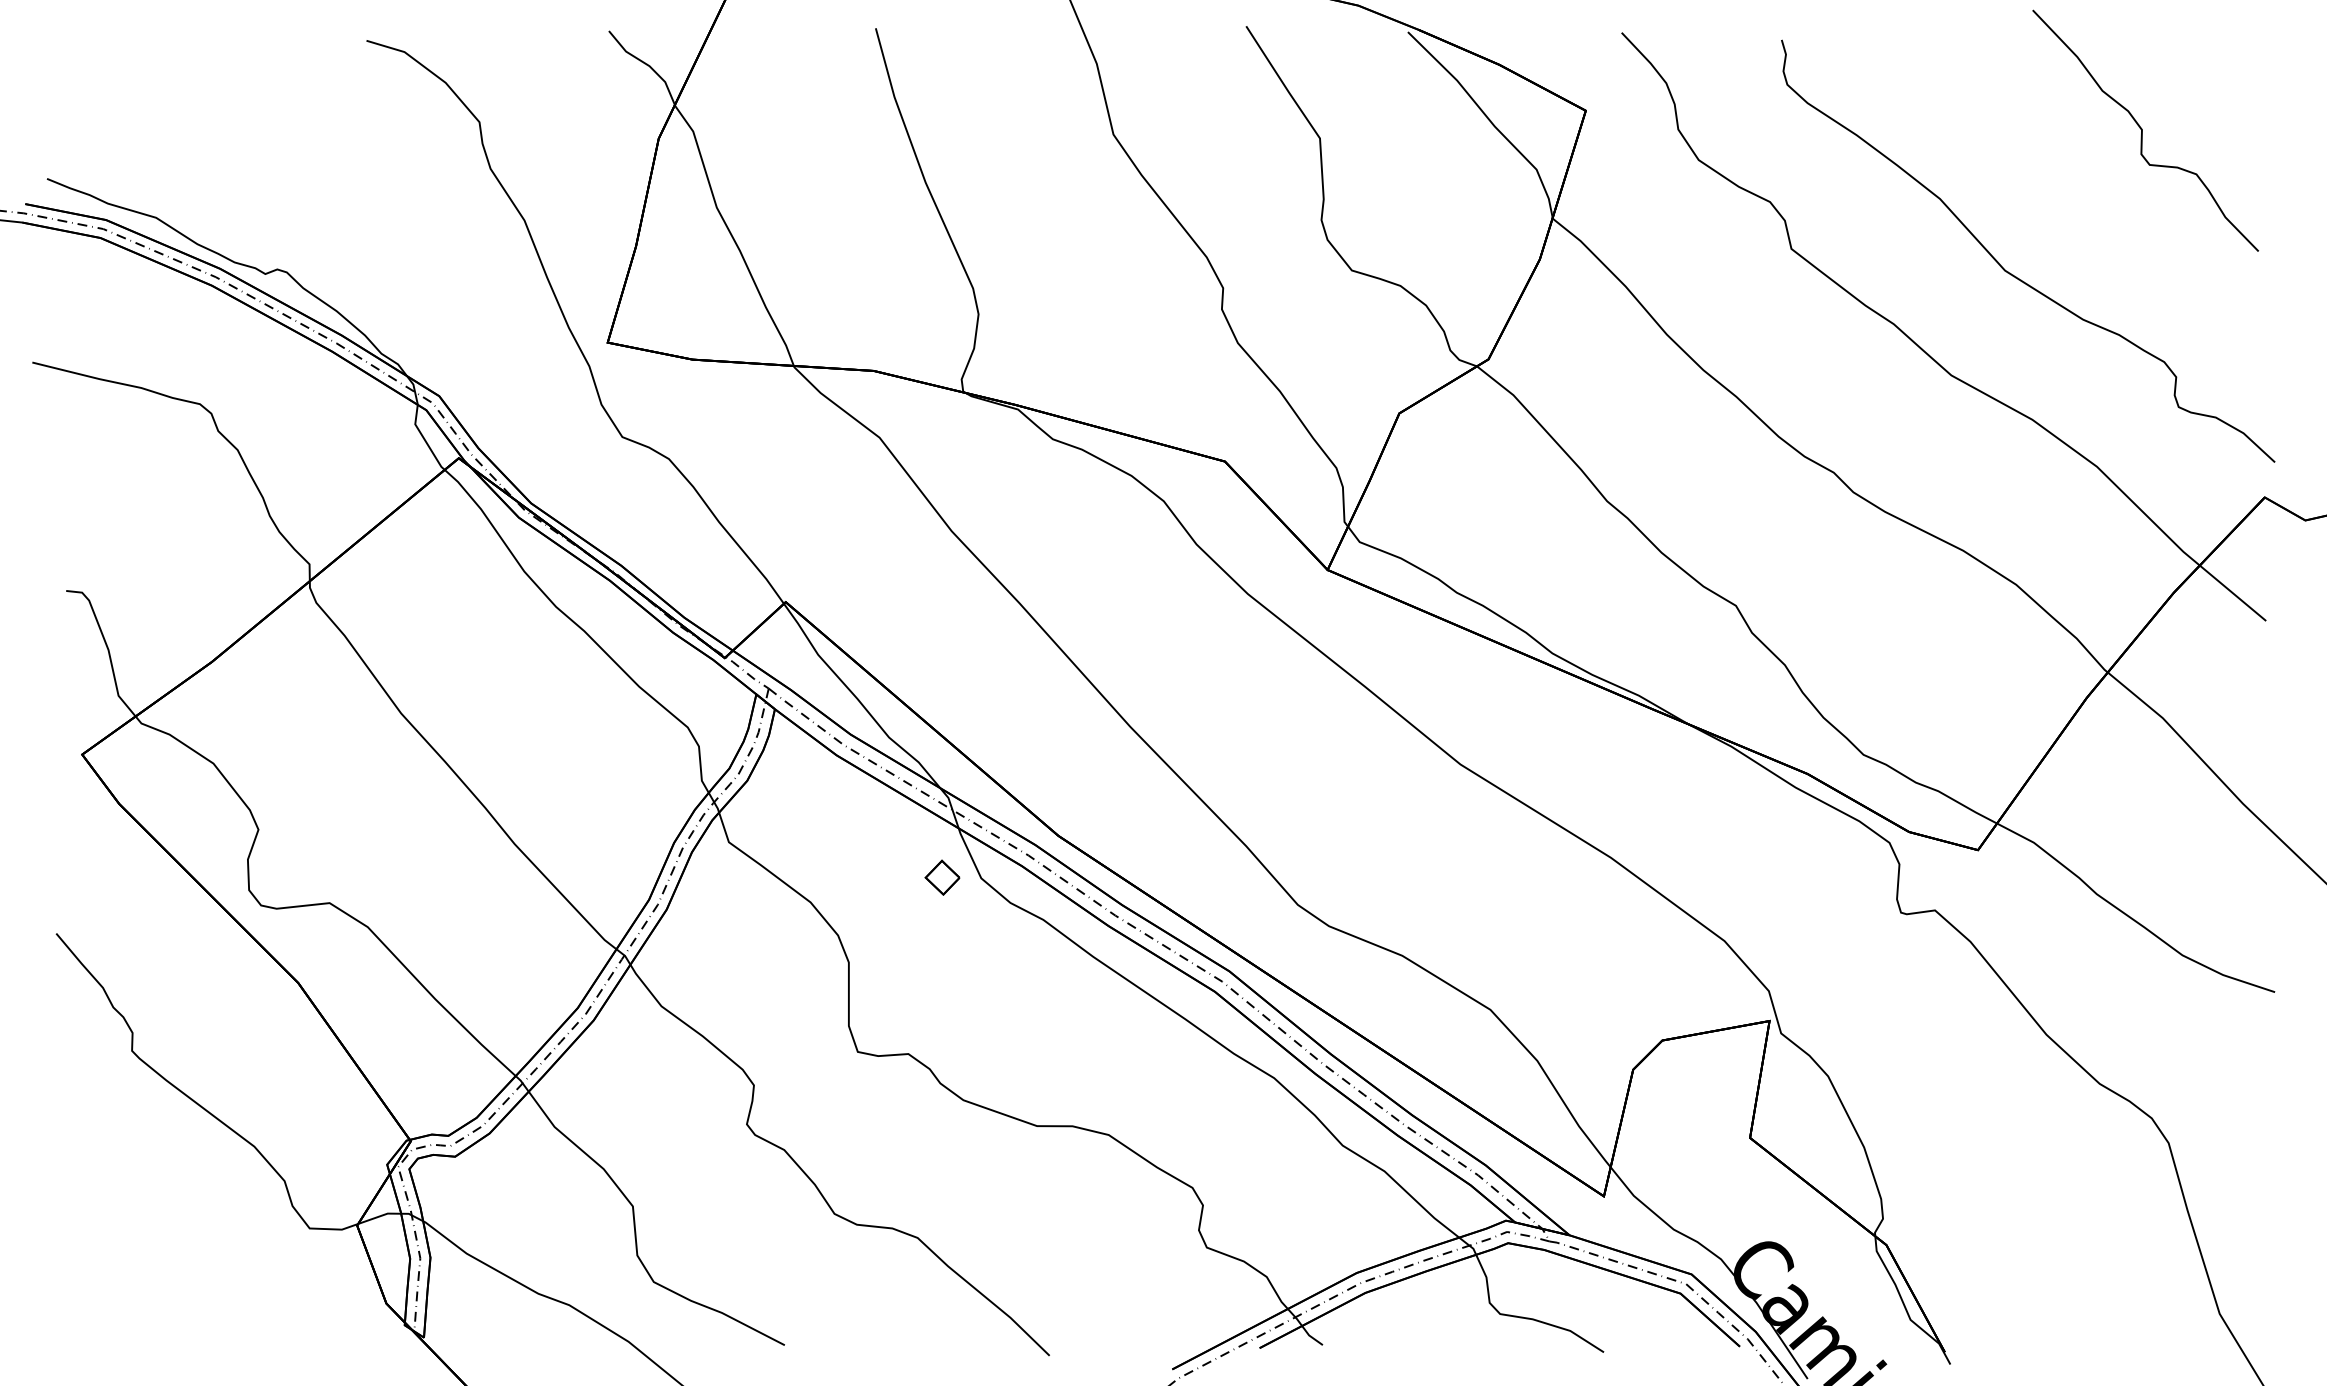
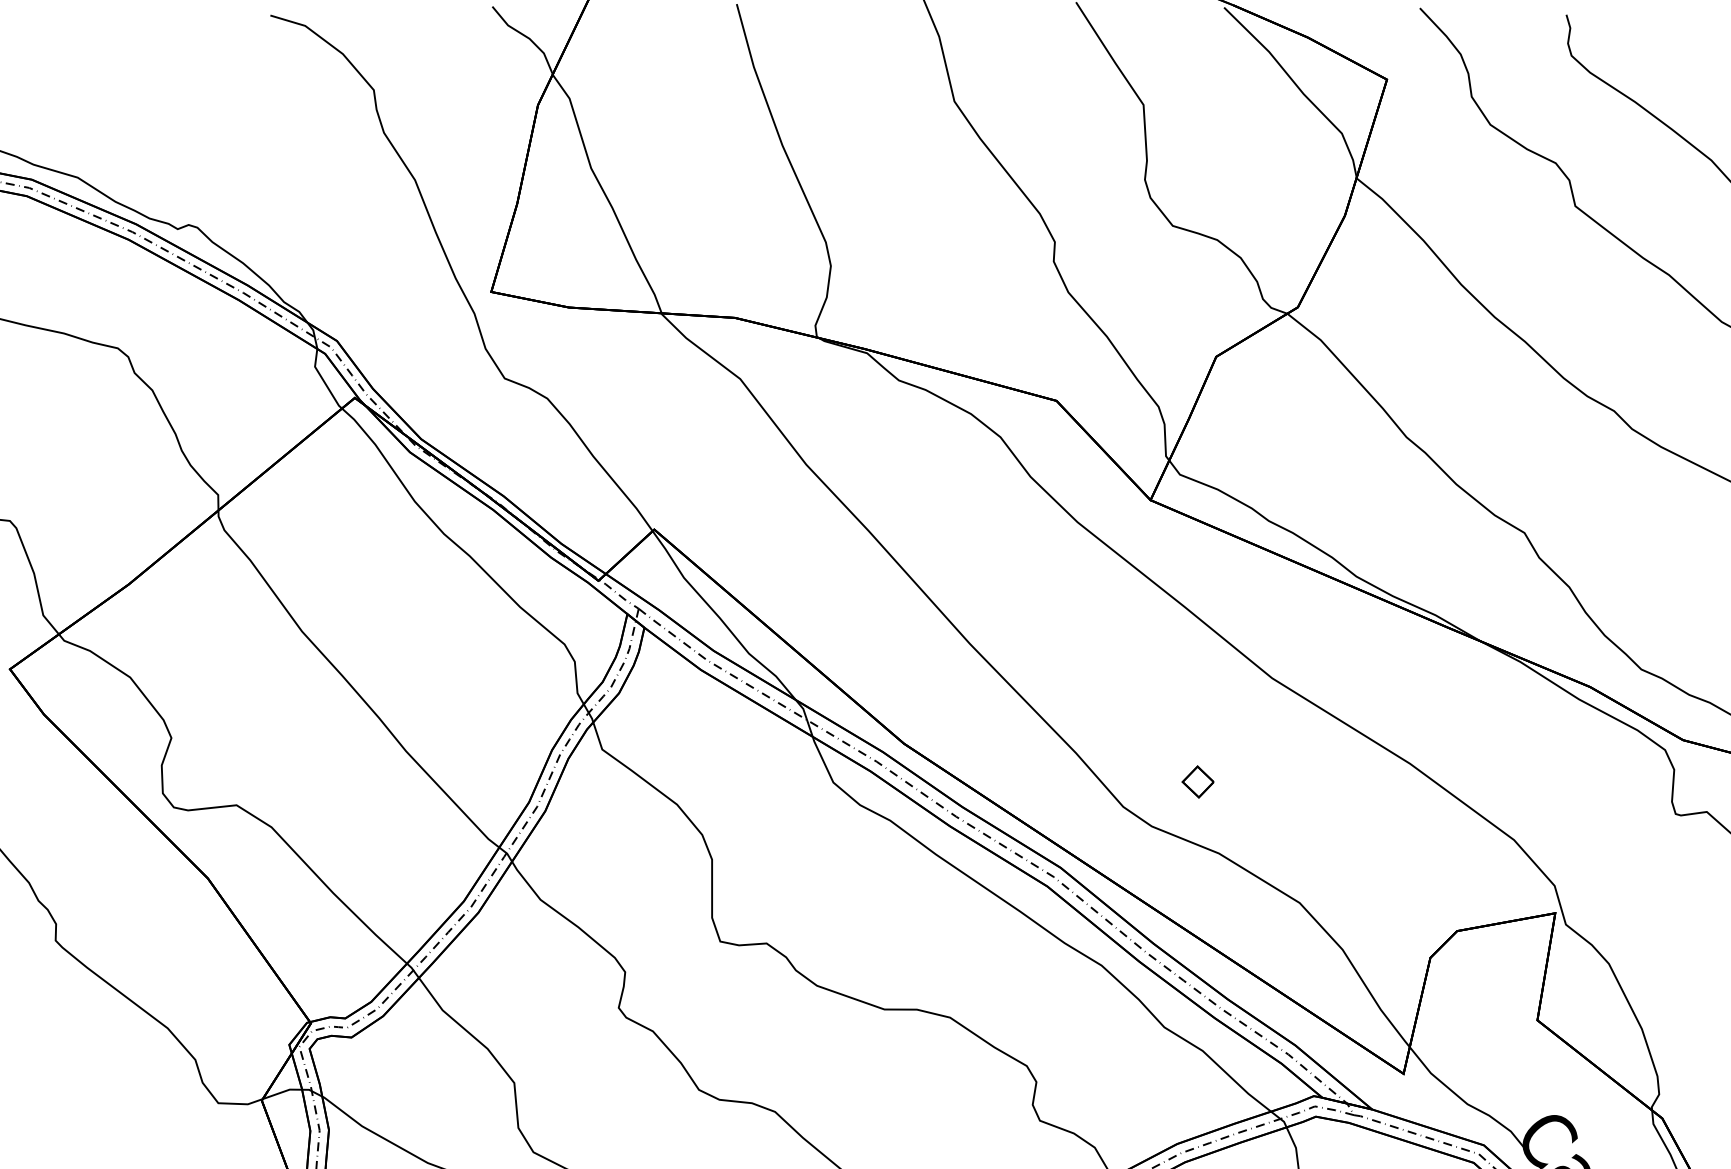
part: (942, 877) -> (1198, 781), moved

